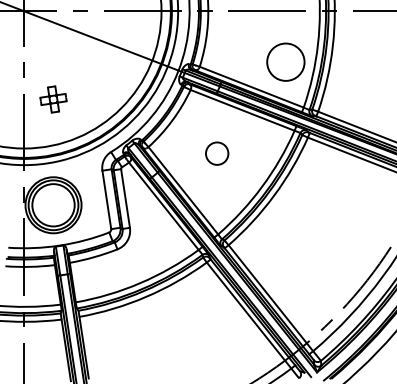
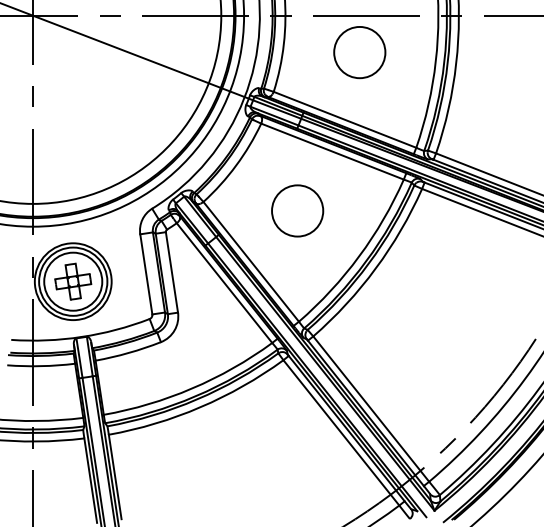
circle: (285, 62) -> (359, 52), moved
part: (53, 99) -> (73, 281), moved
circle: (217, 153) -> (297, 210), size x1.67

